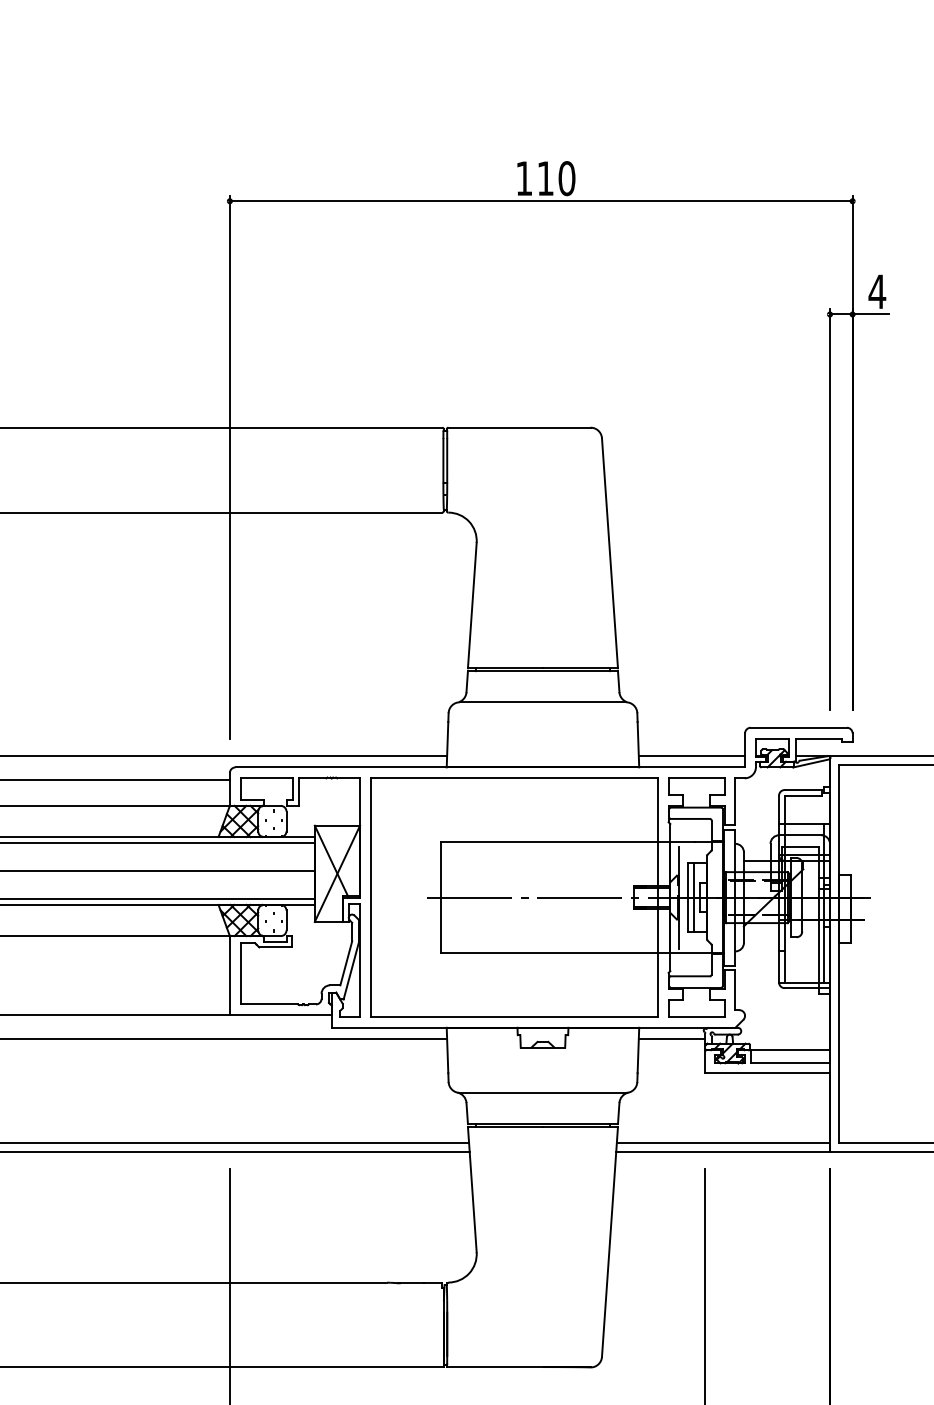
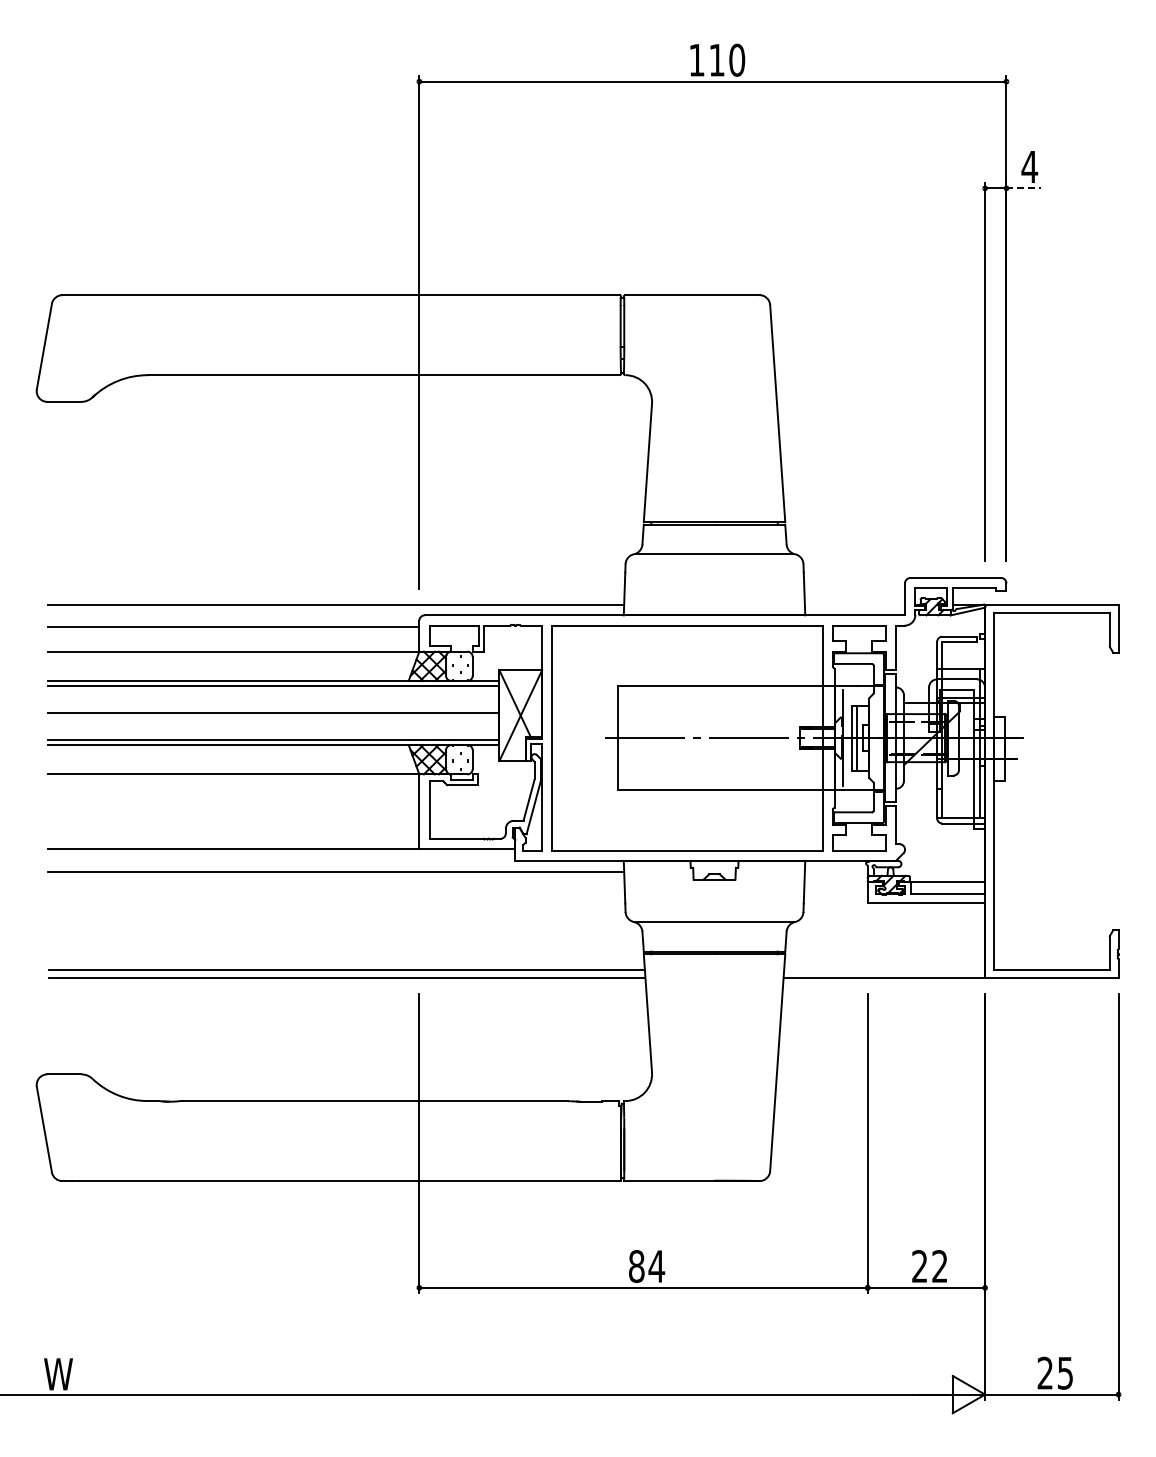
line: (871, 314) -> (1024, 188), solid -> dashed
line: (691, 755) -> (854, 604), removed
line: (671, 1039) -> (835, 871), removed
line: (723, 1143) -> (884, 969), removed

